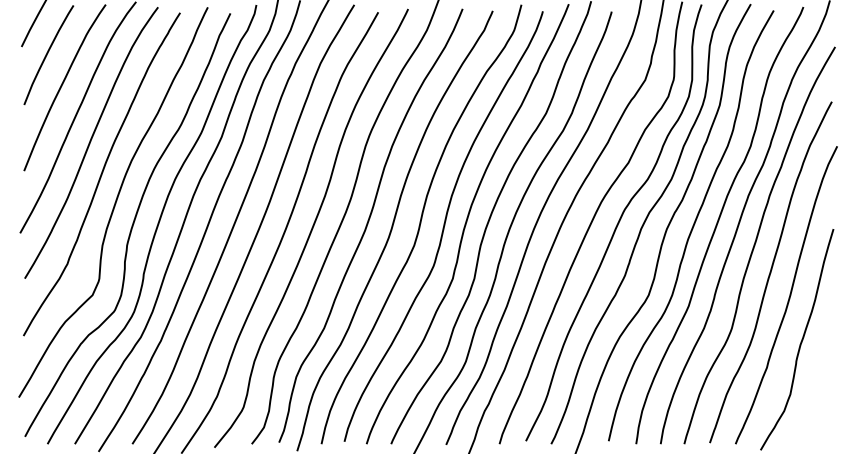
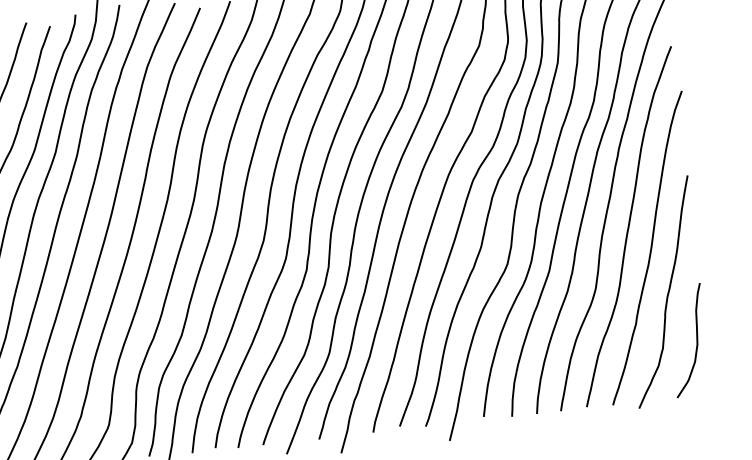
curve: (823, 389) -> (696, 339), added

